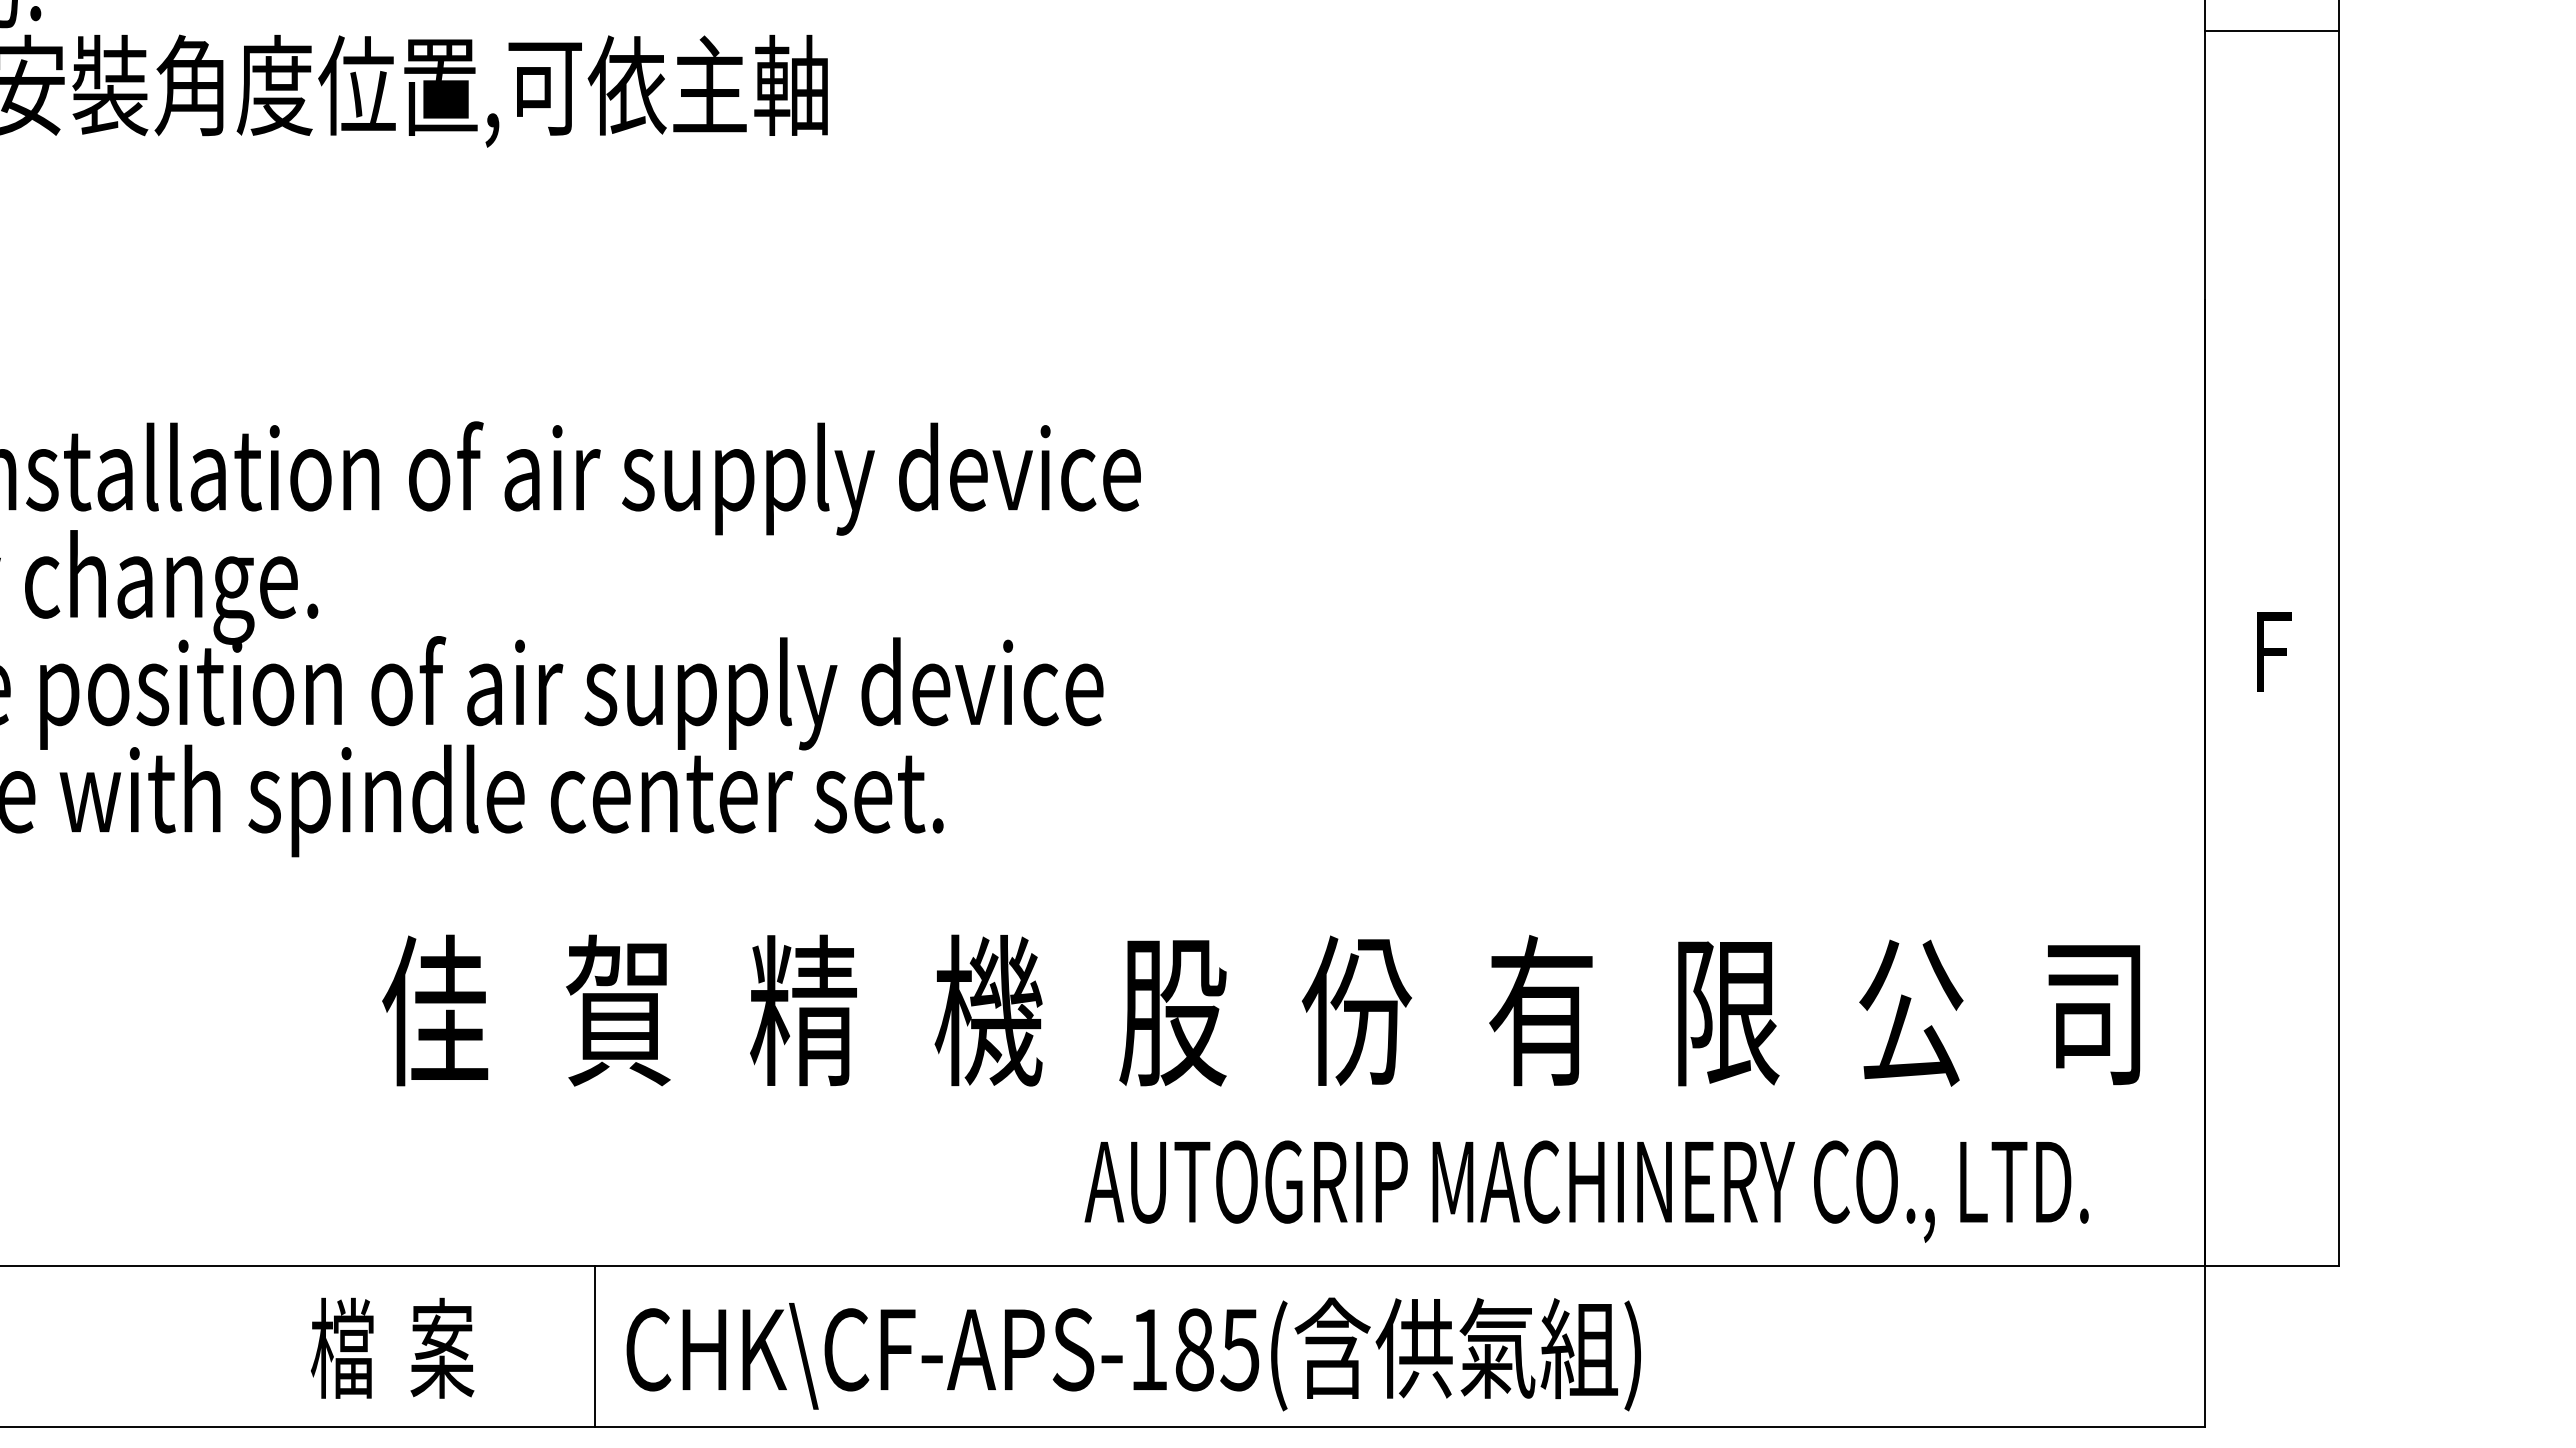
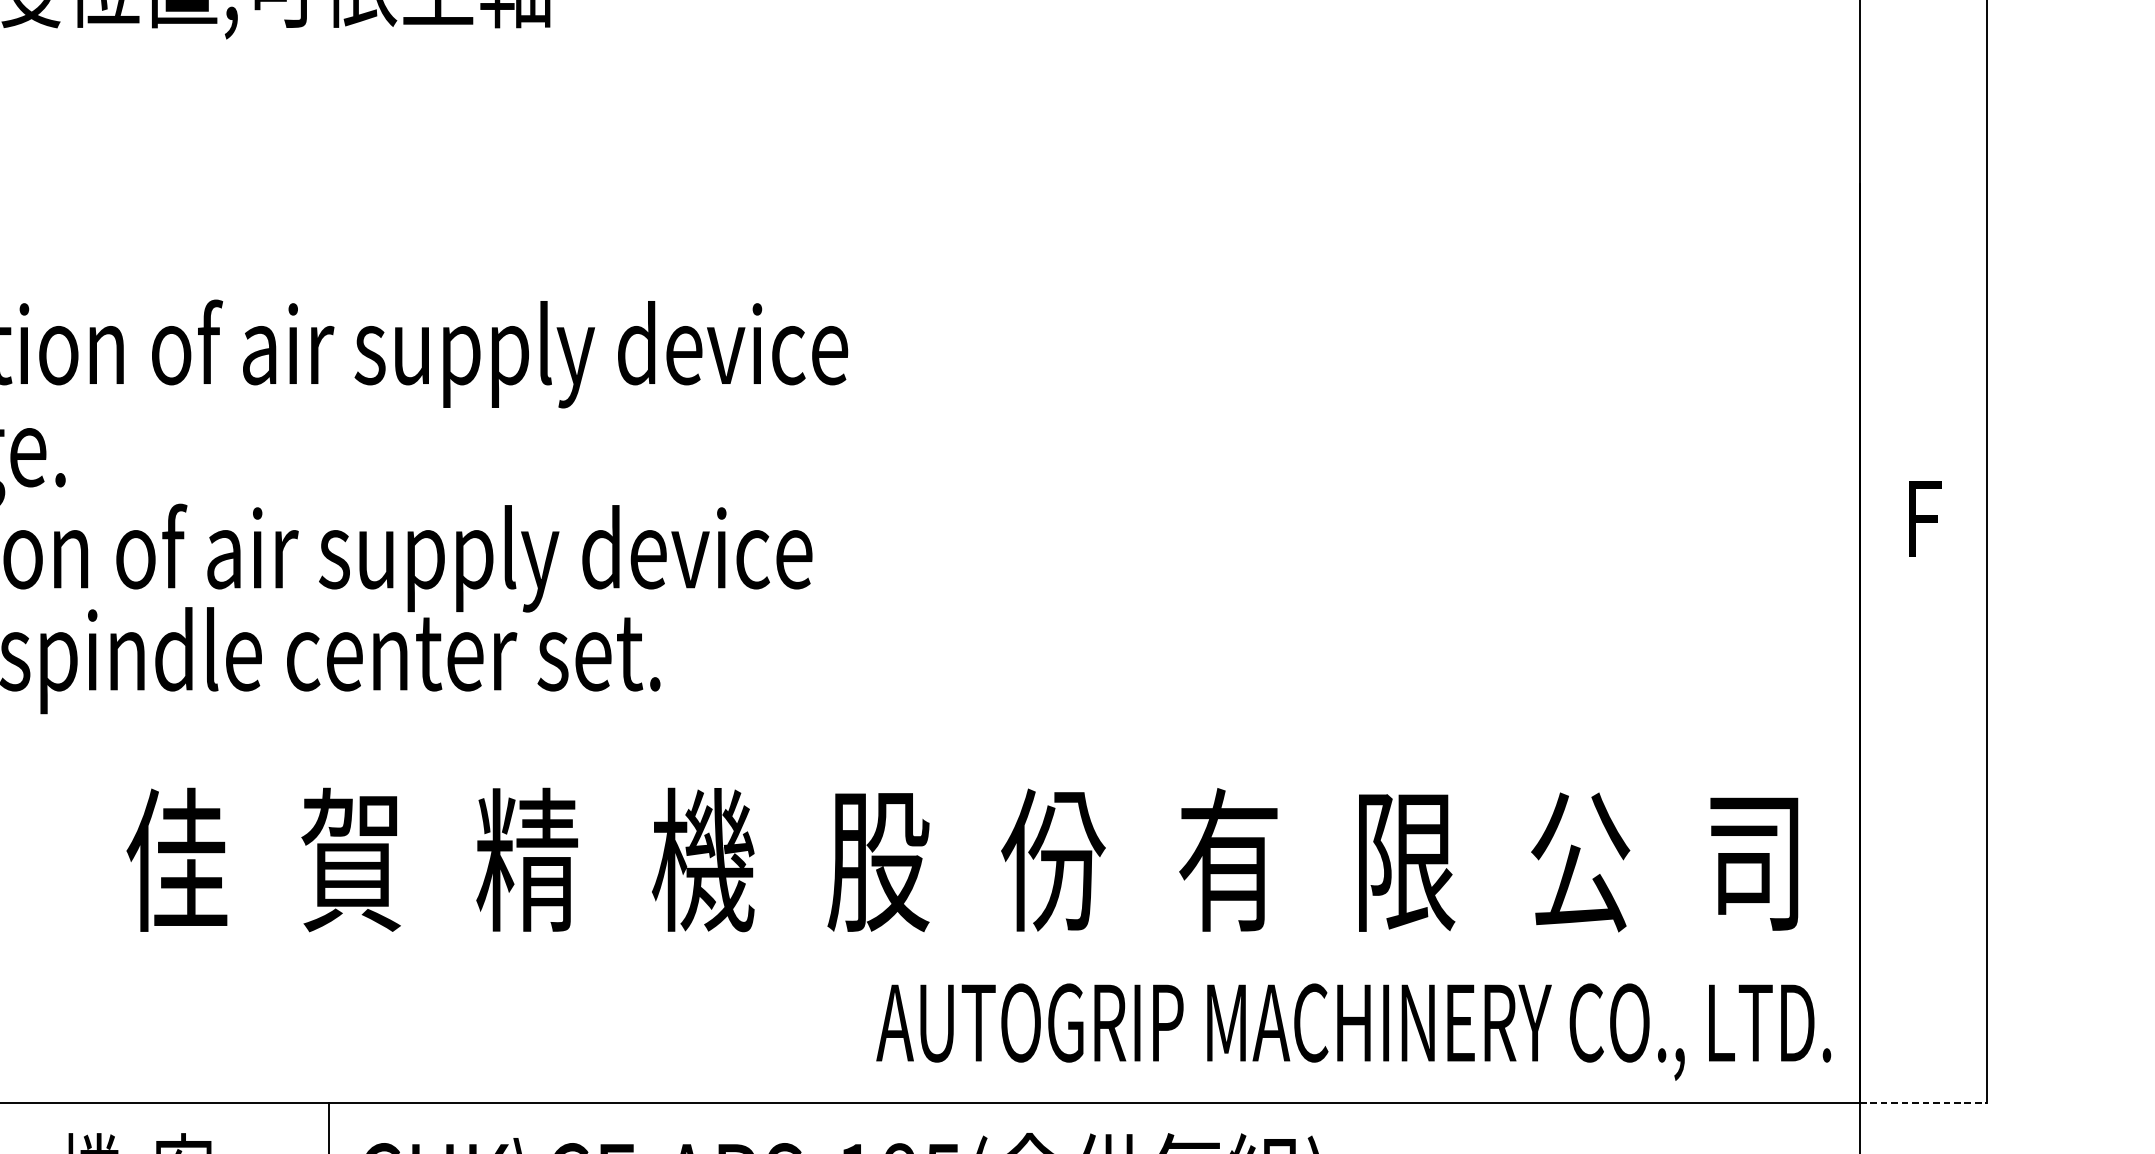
text: (1586, 1191) -> (1353, 1031), moved
line: (2272, 1265) -> (1924, 1102), solid -> dashed

